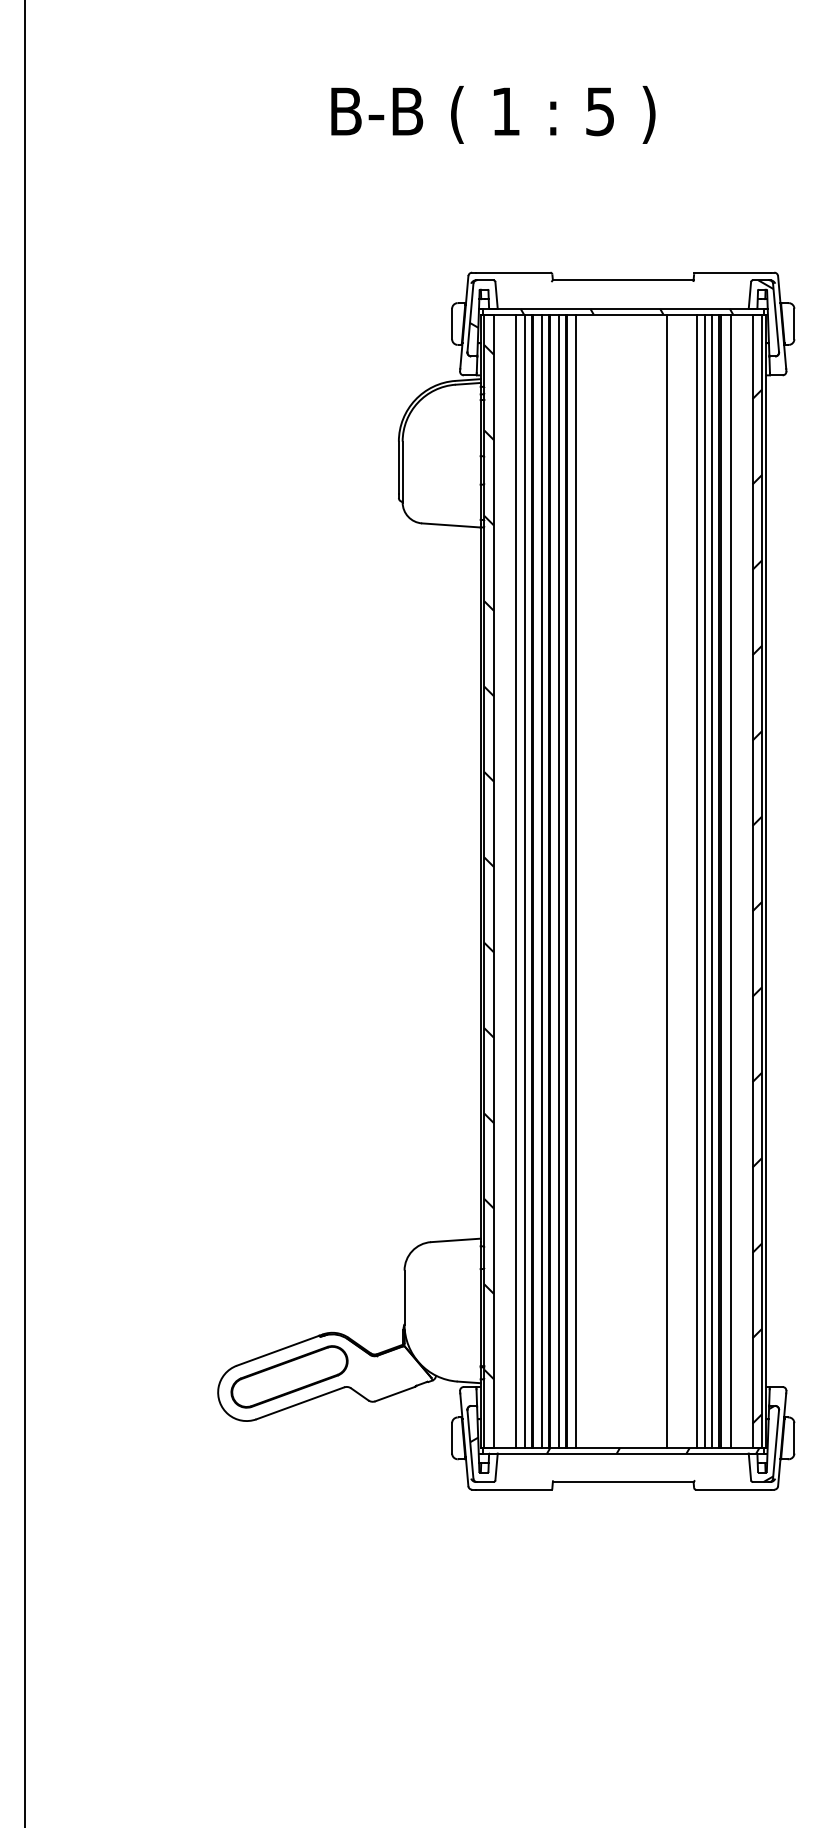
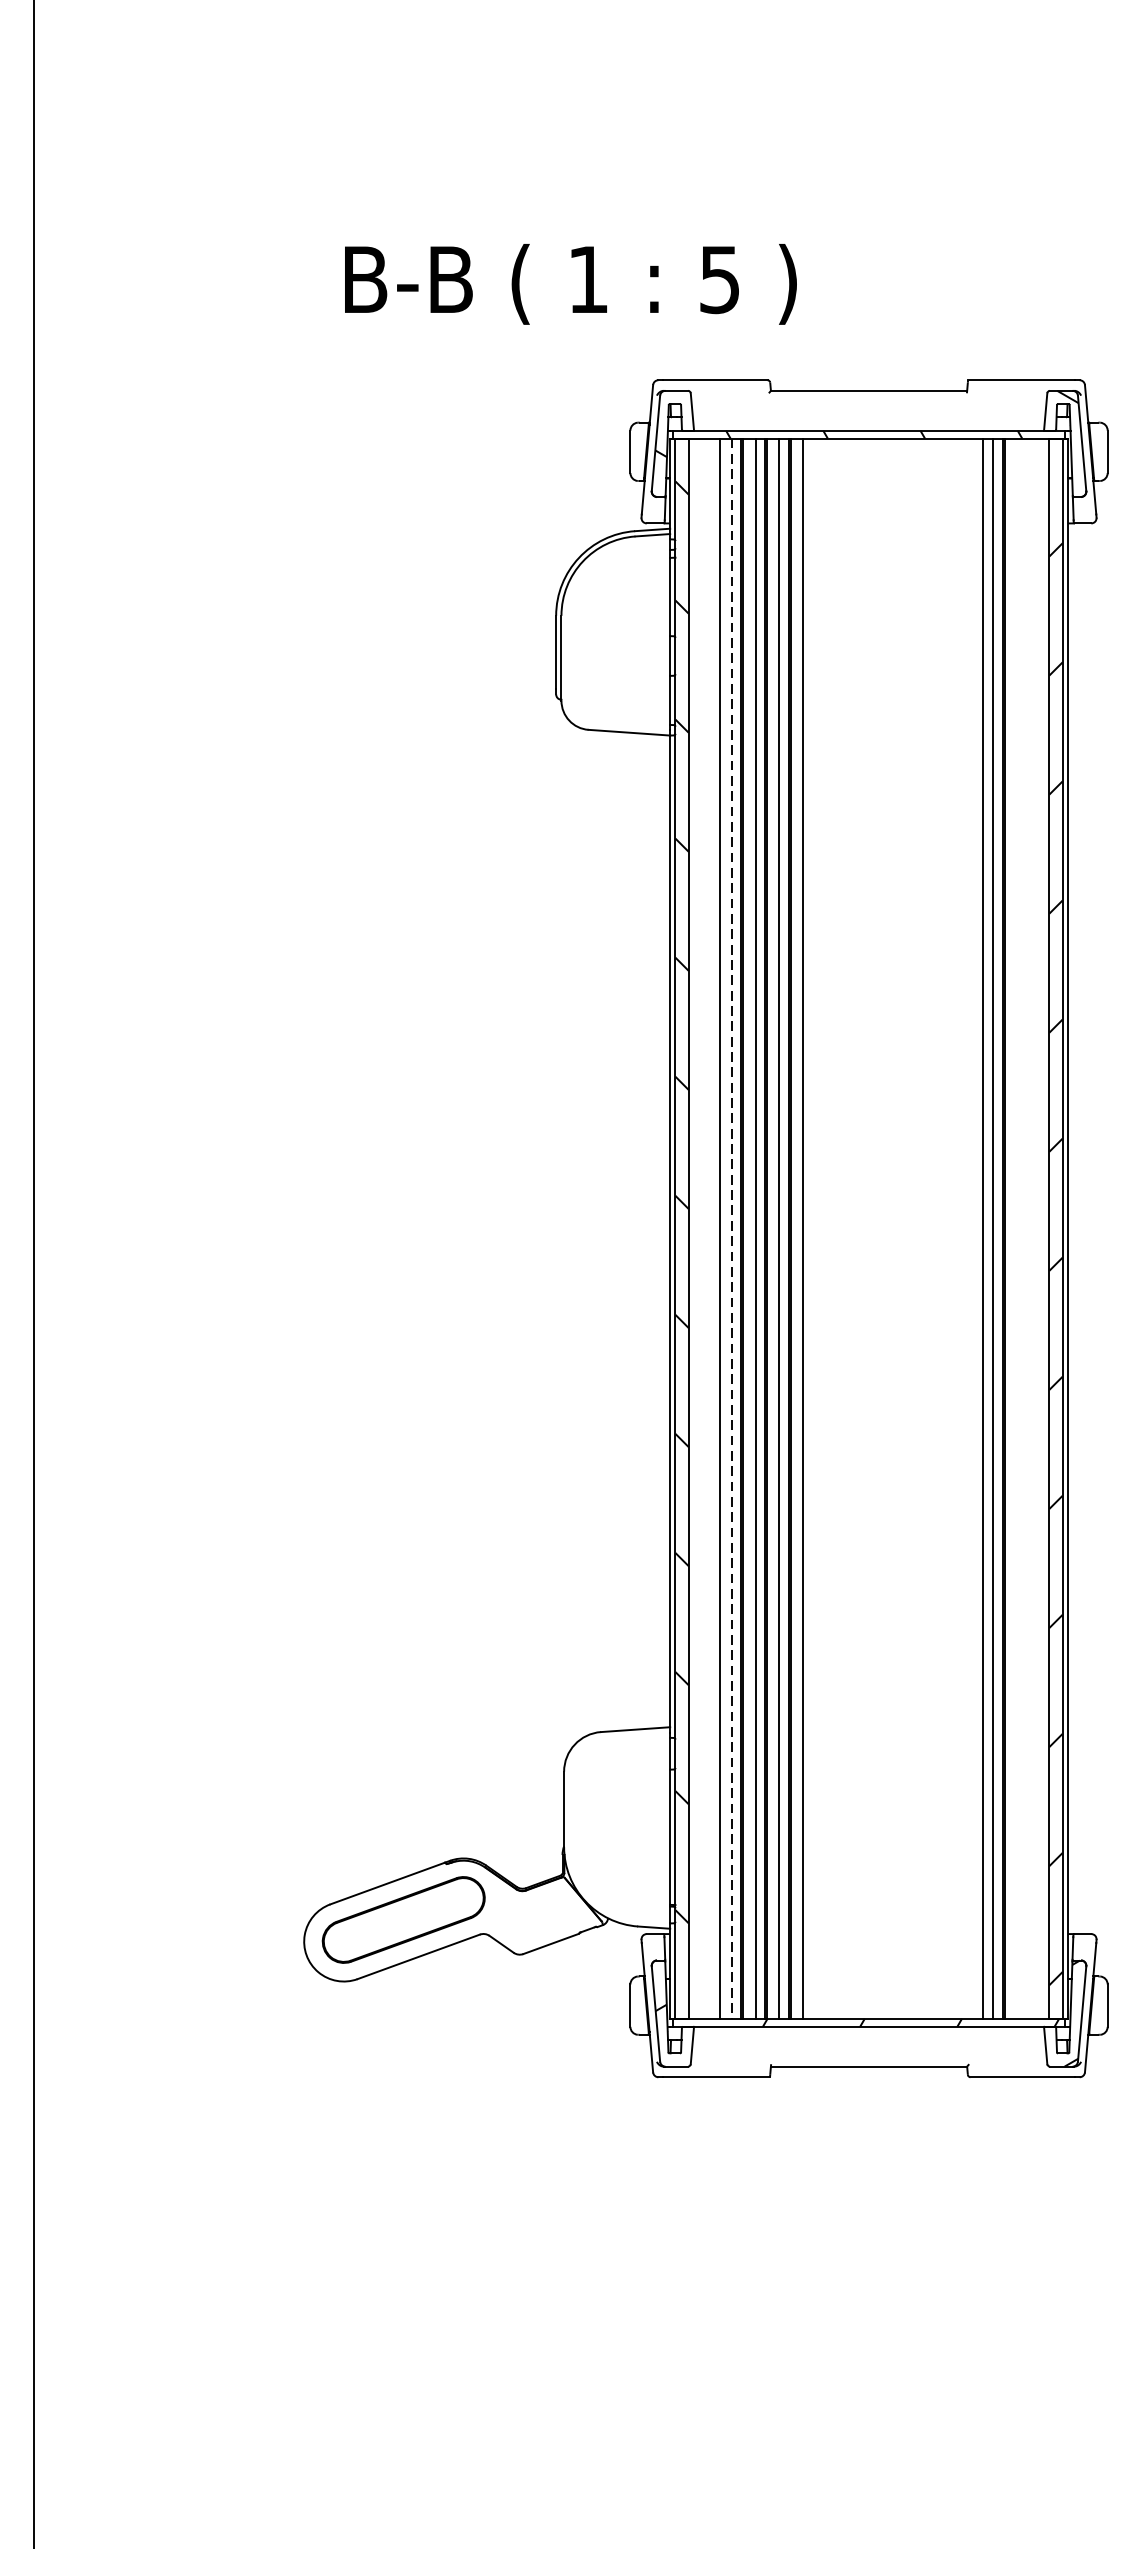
text: (493, 114) -> (571, 283), moved
line: (666, 880) -> (929, 1227), removed
line: (697, 880) -> (972, 1227), removed
line: (730, 880) -> (1018, 1227), removed
line: (524, 881) -> (731, 1229), solid -> dashed

